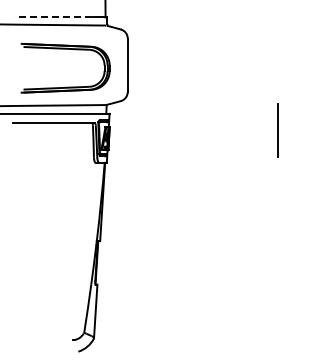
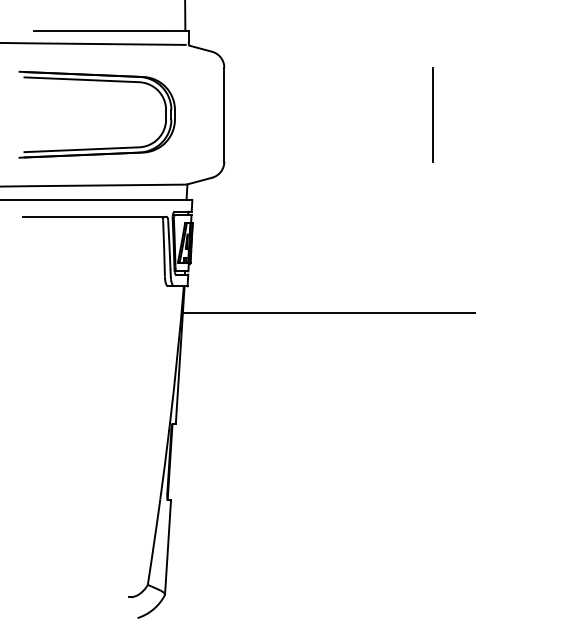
line: (56, 17) -> (99, 30), dashed -> solid
part: (65, 86) -> (97, 146), moved
line: (277, 130) -> (433, 115), moved
line: (187, 177) -> (329, 311), added

